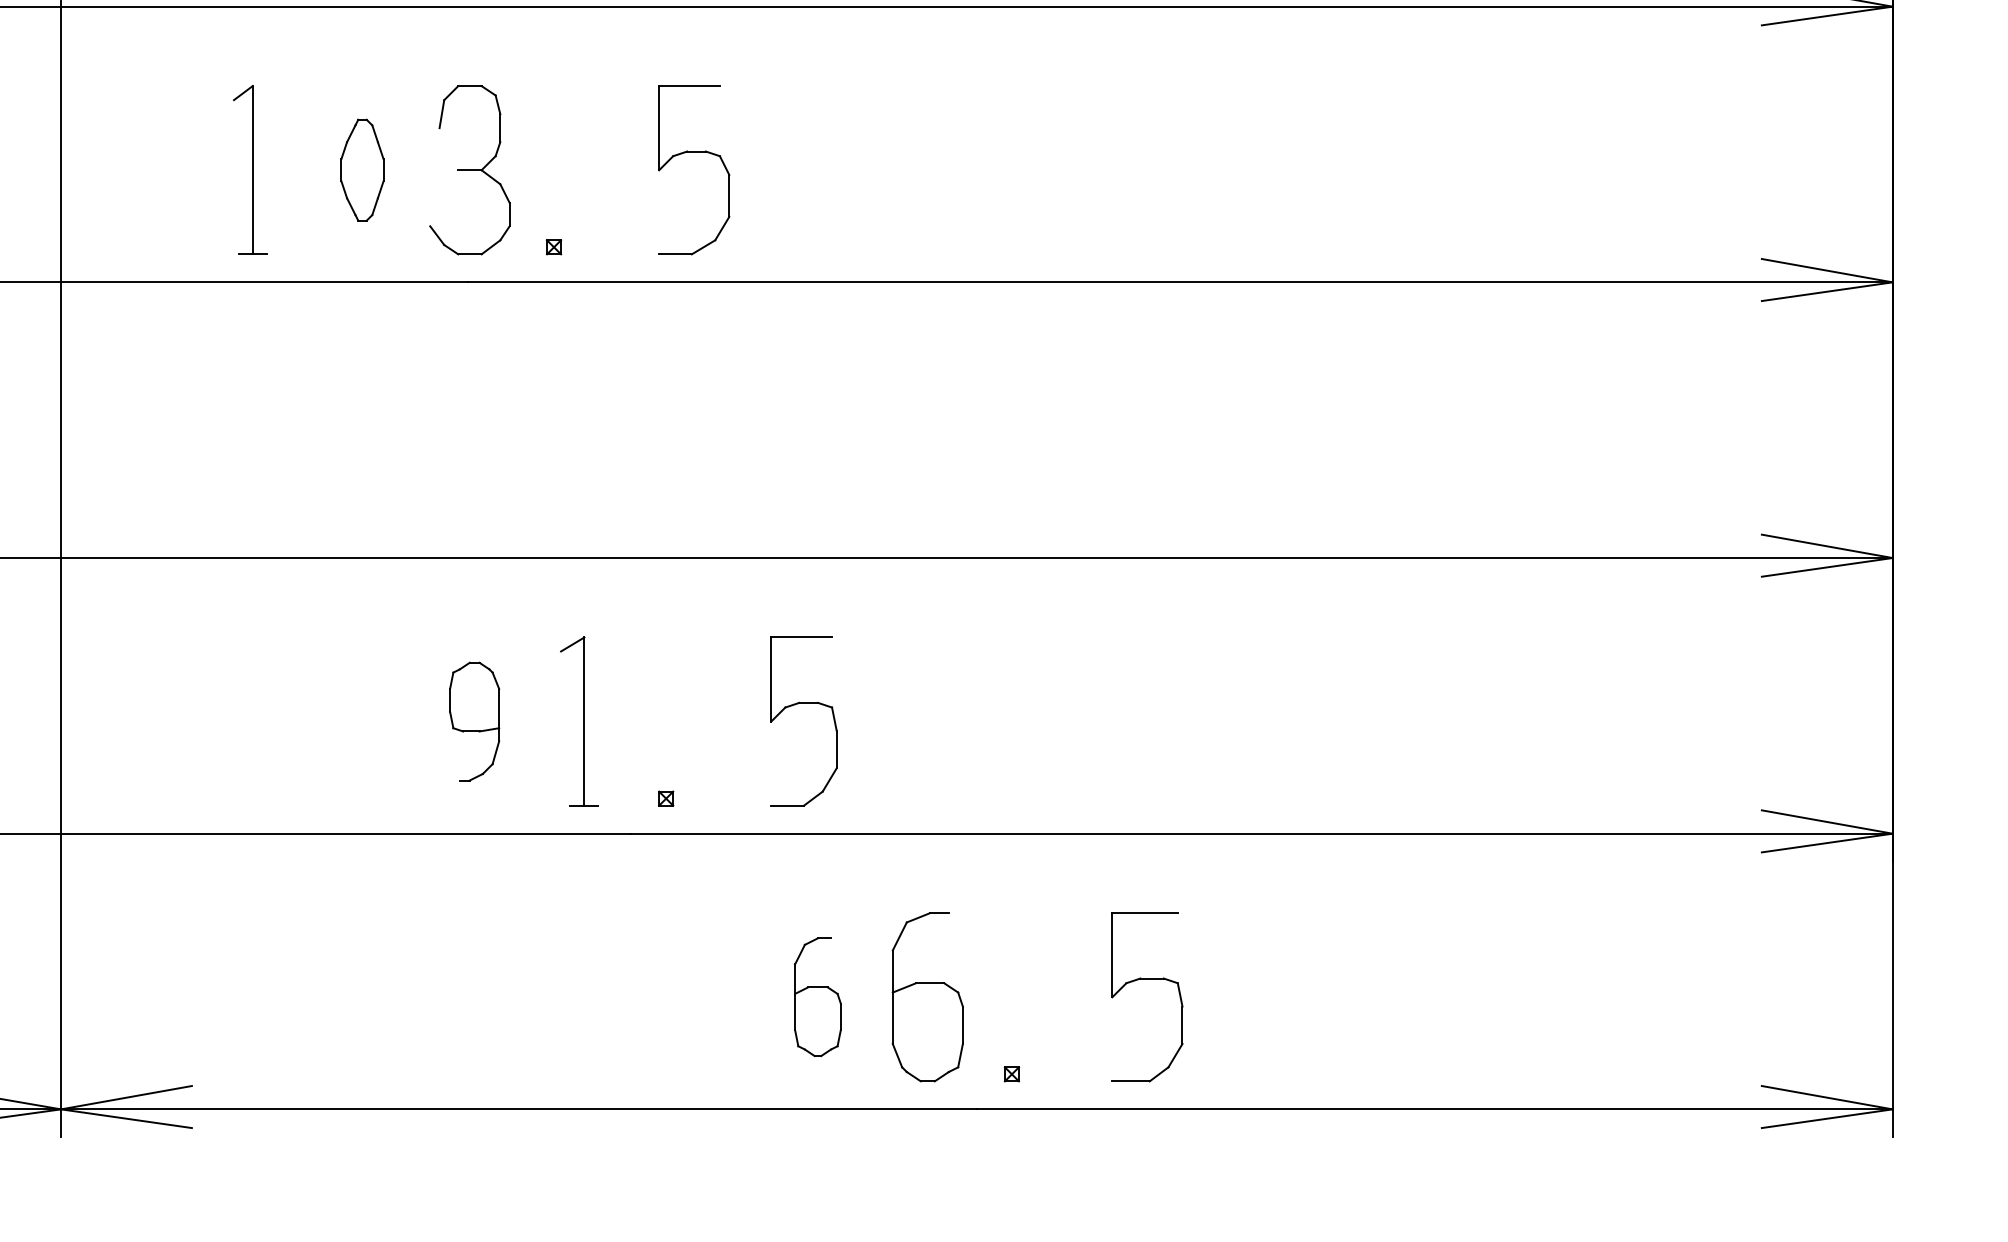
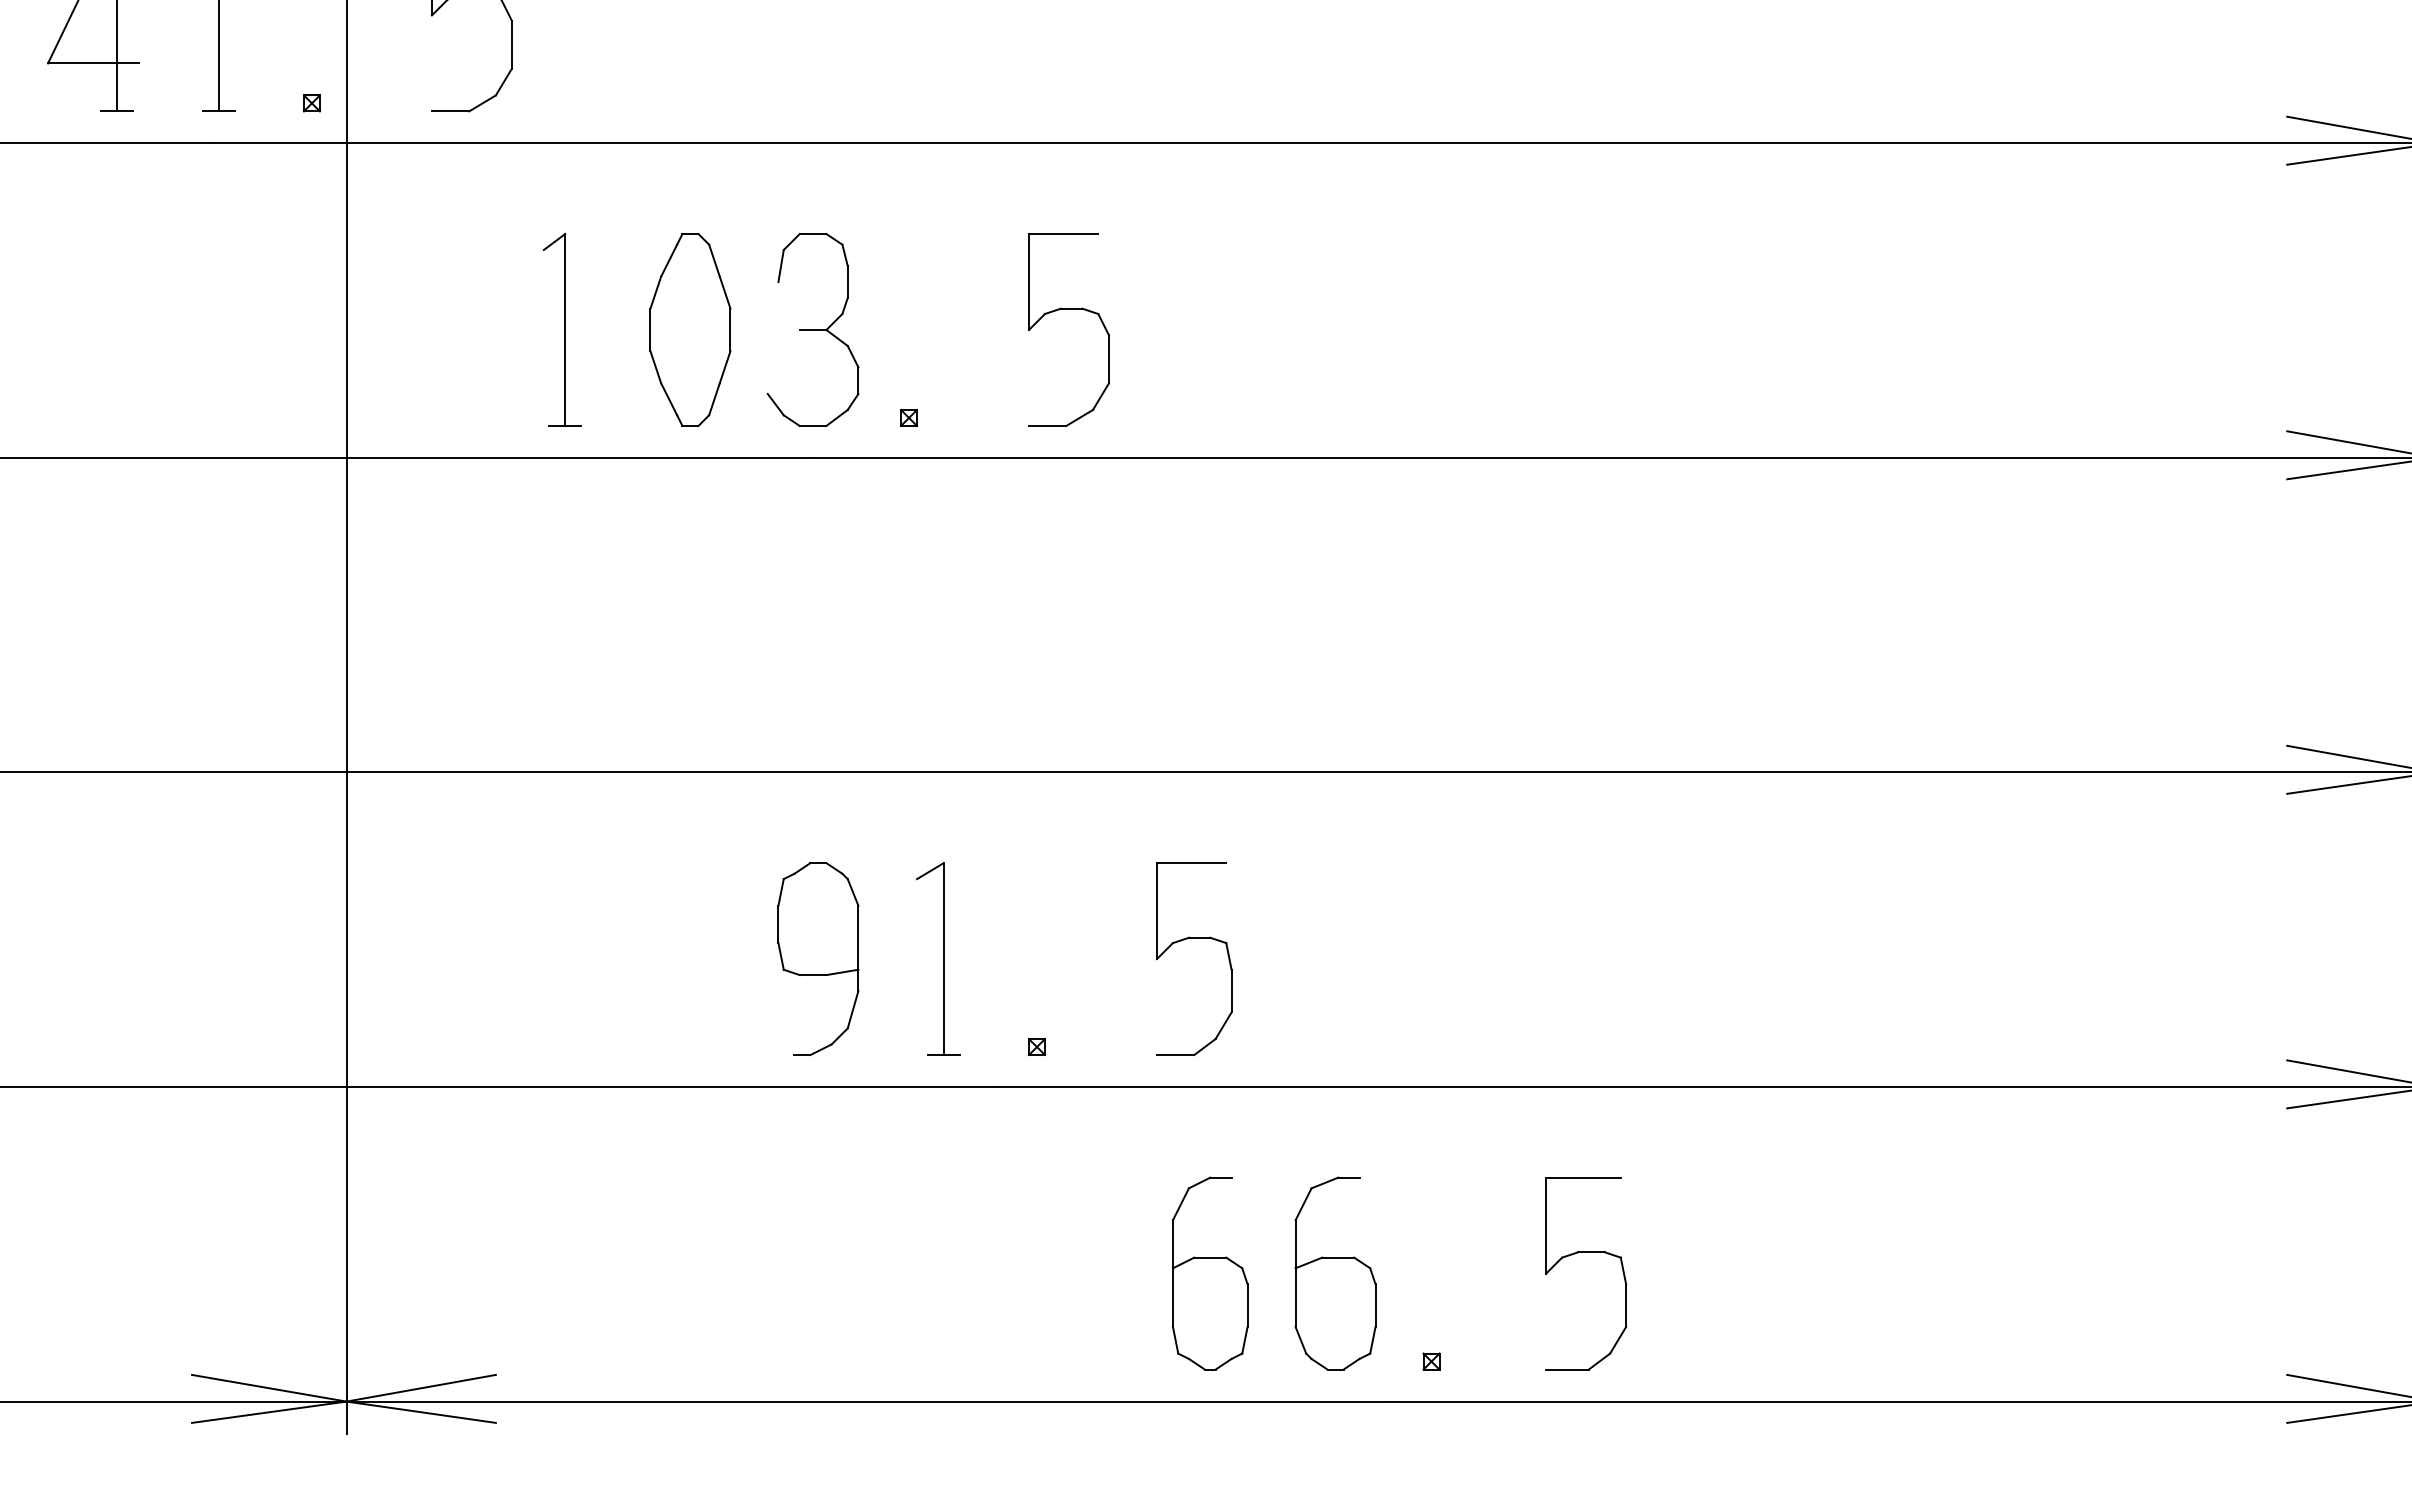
part: (362, 169) -> (690, 329), size x1.67
part: (474, 721) -> (818, 959), size x1.43
part: (817, 997) -> (1209, 1273), size x1.43

